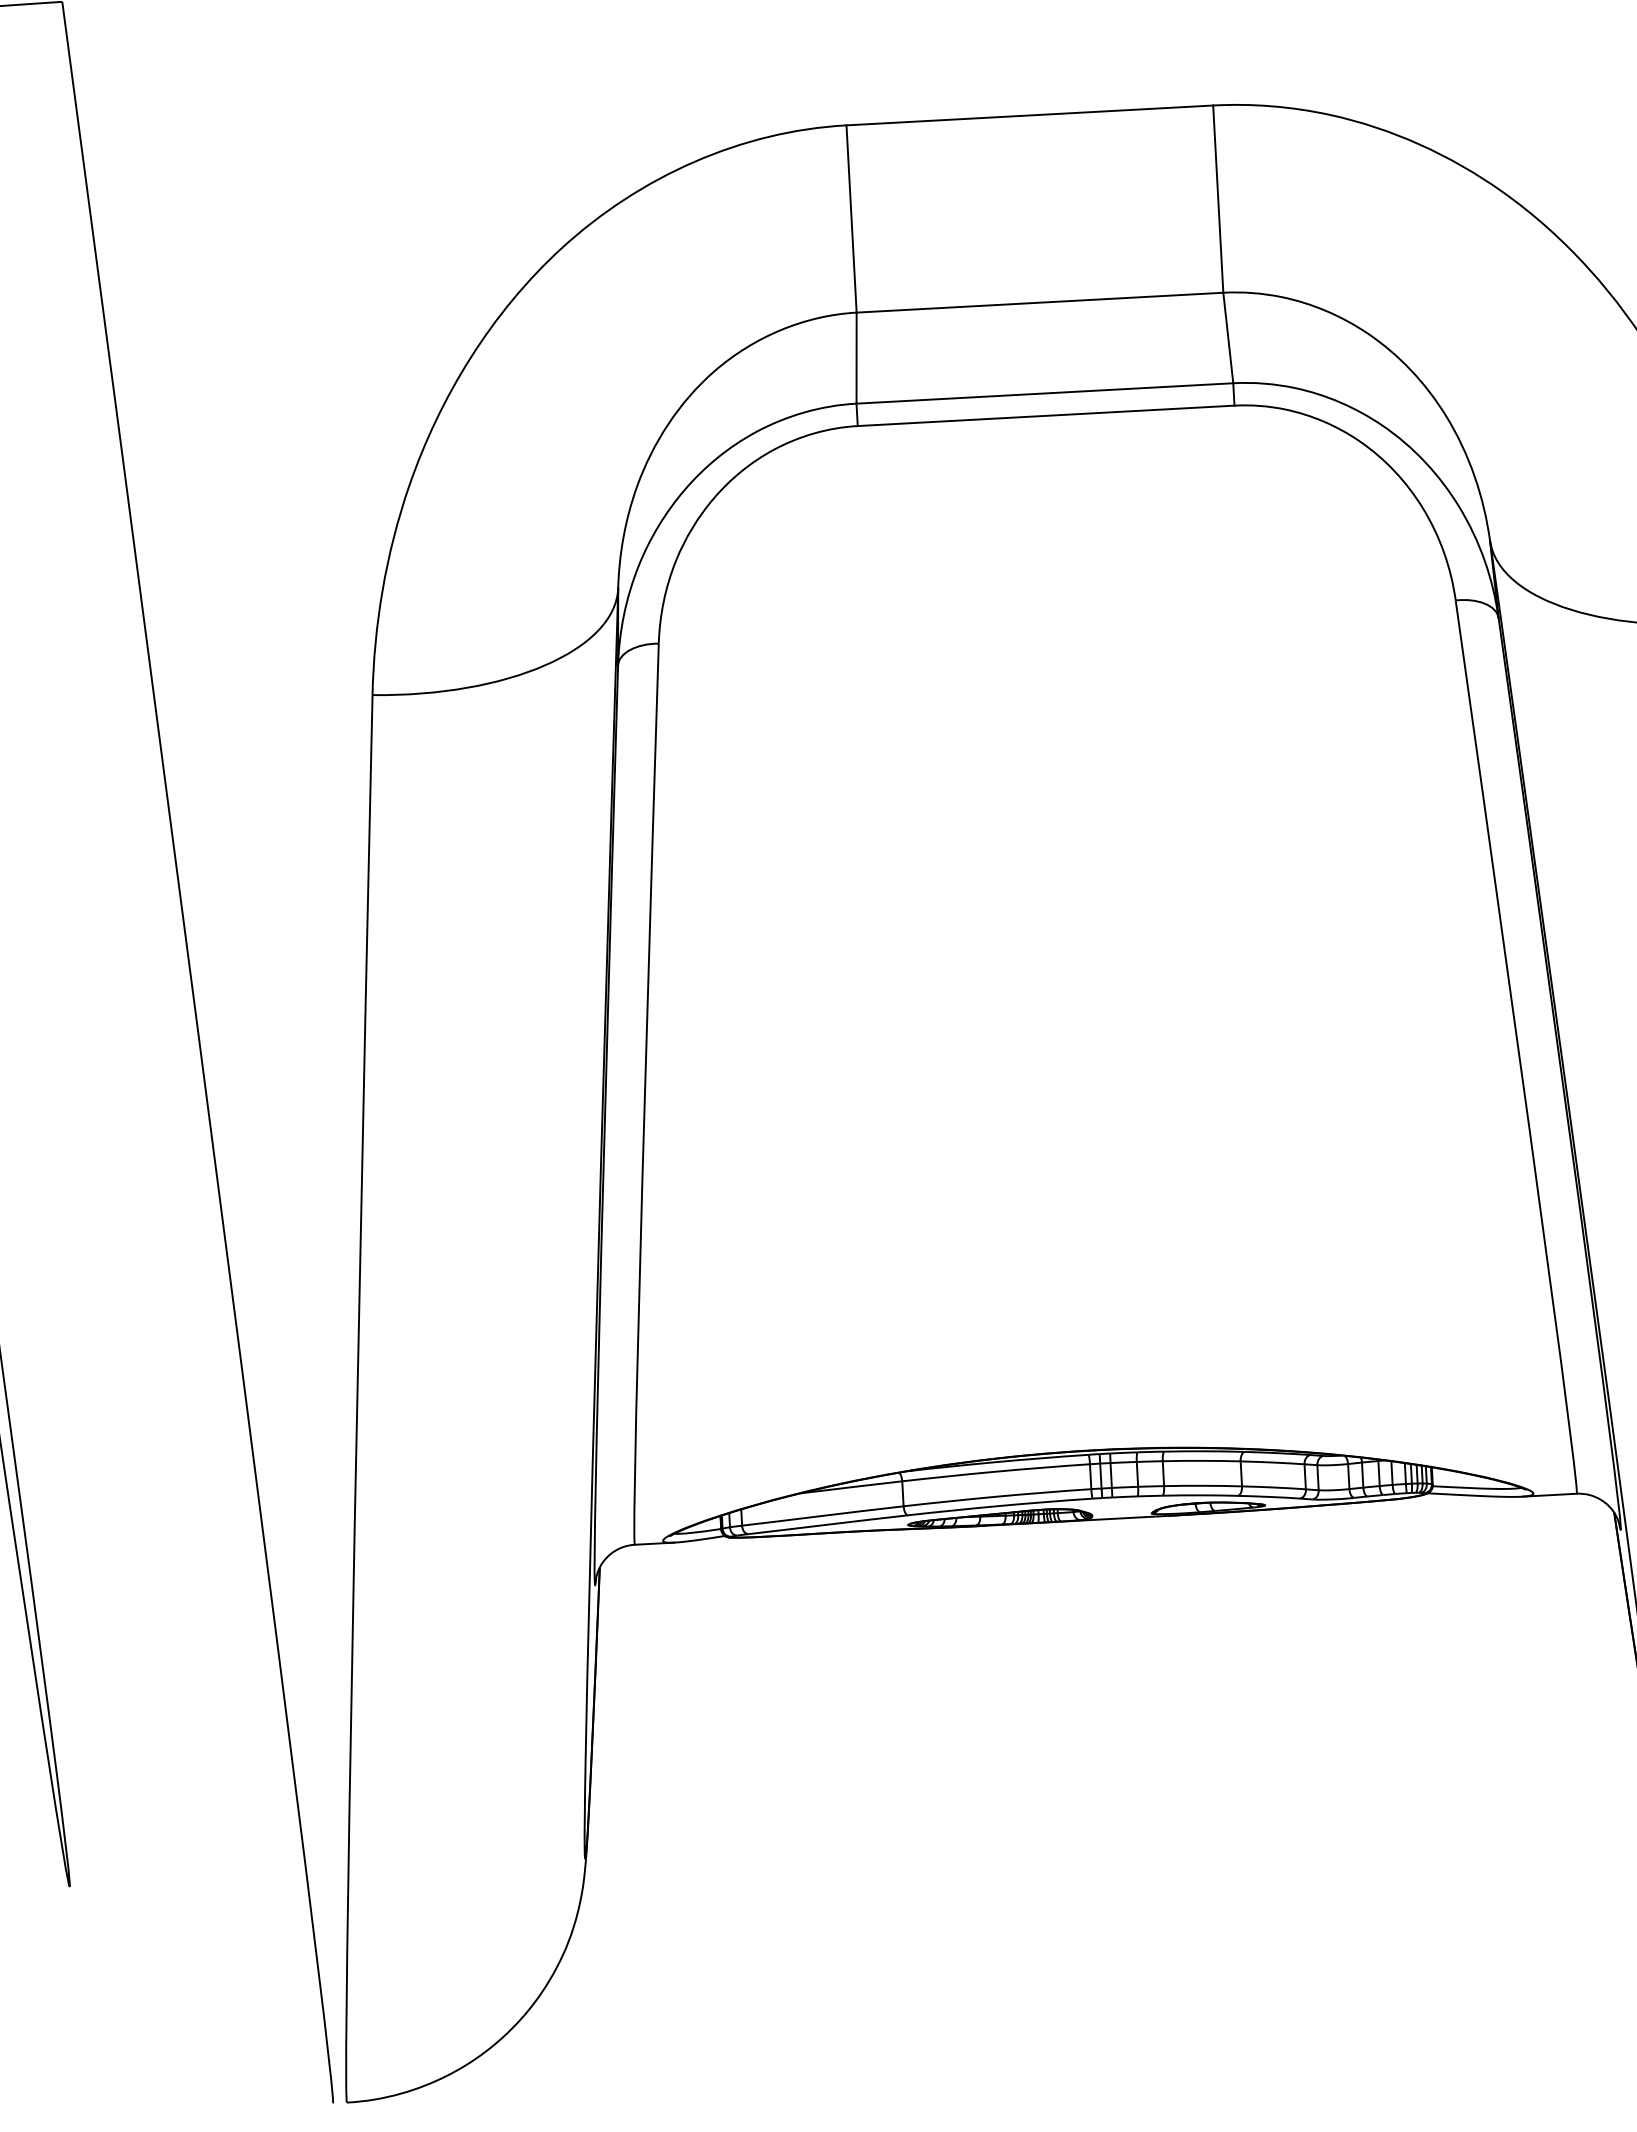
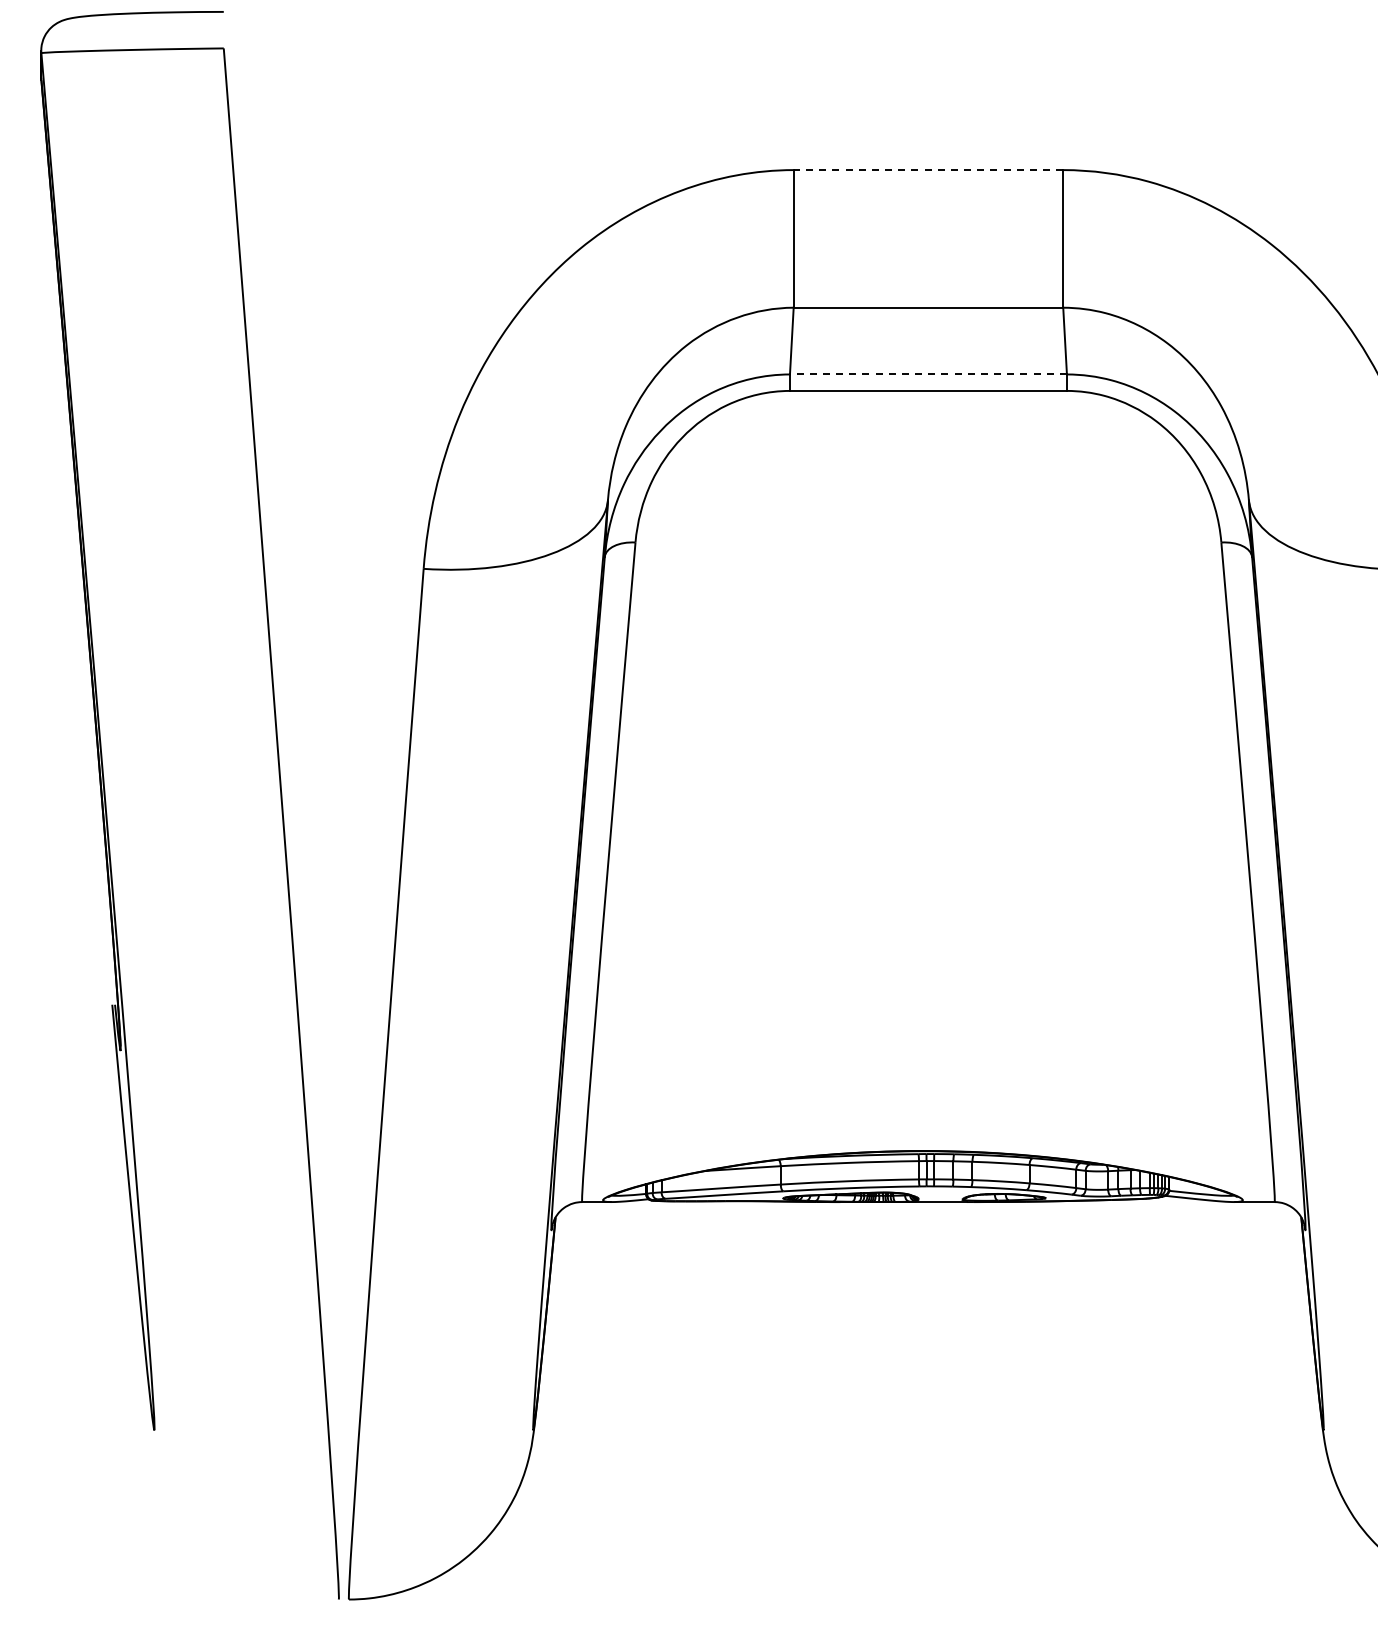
line: (1029, 115) -> (928, 170), solid -> dashed
line: (1043, 393) -> (927, 374), solid -> dashed

